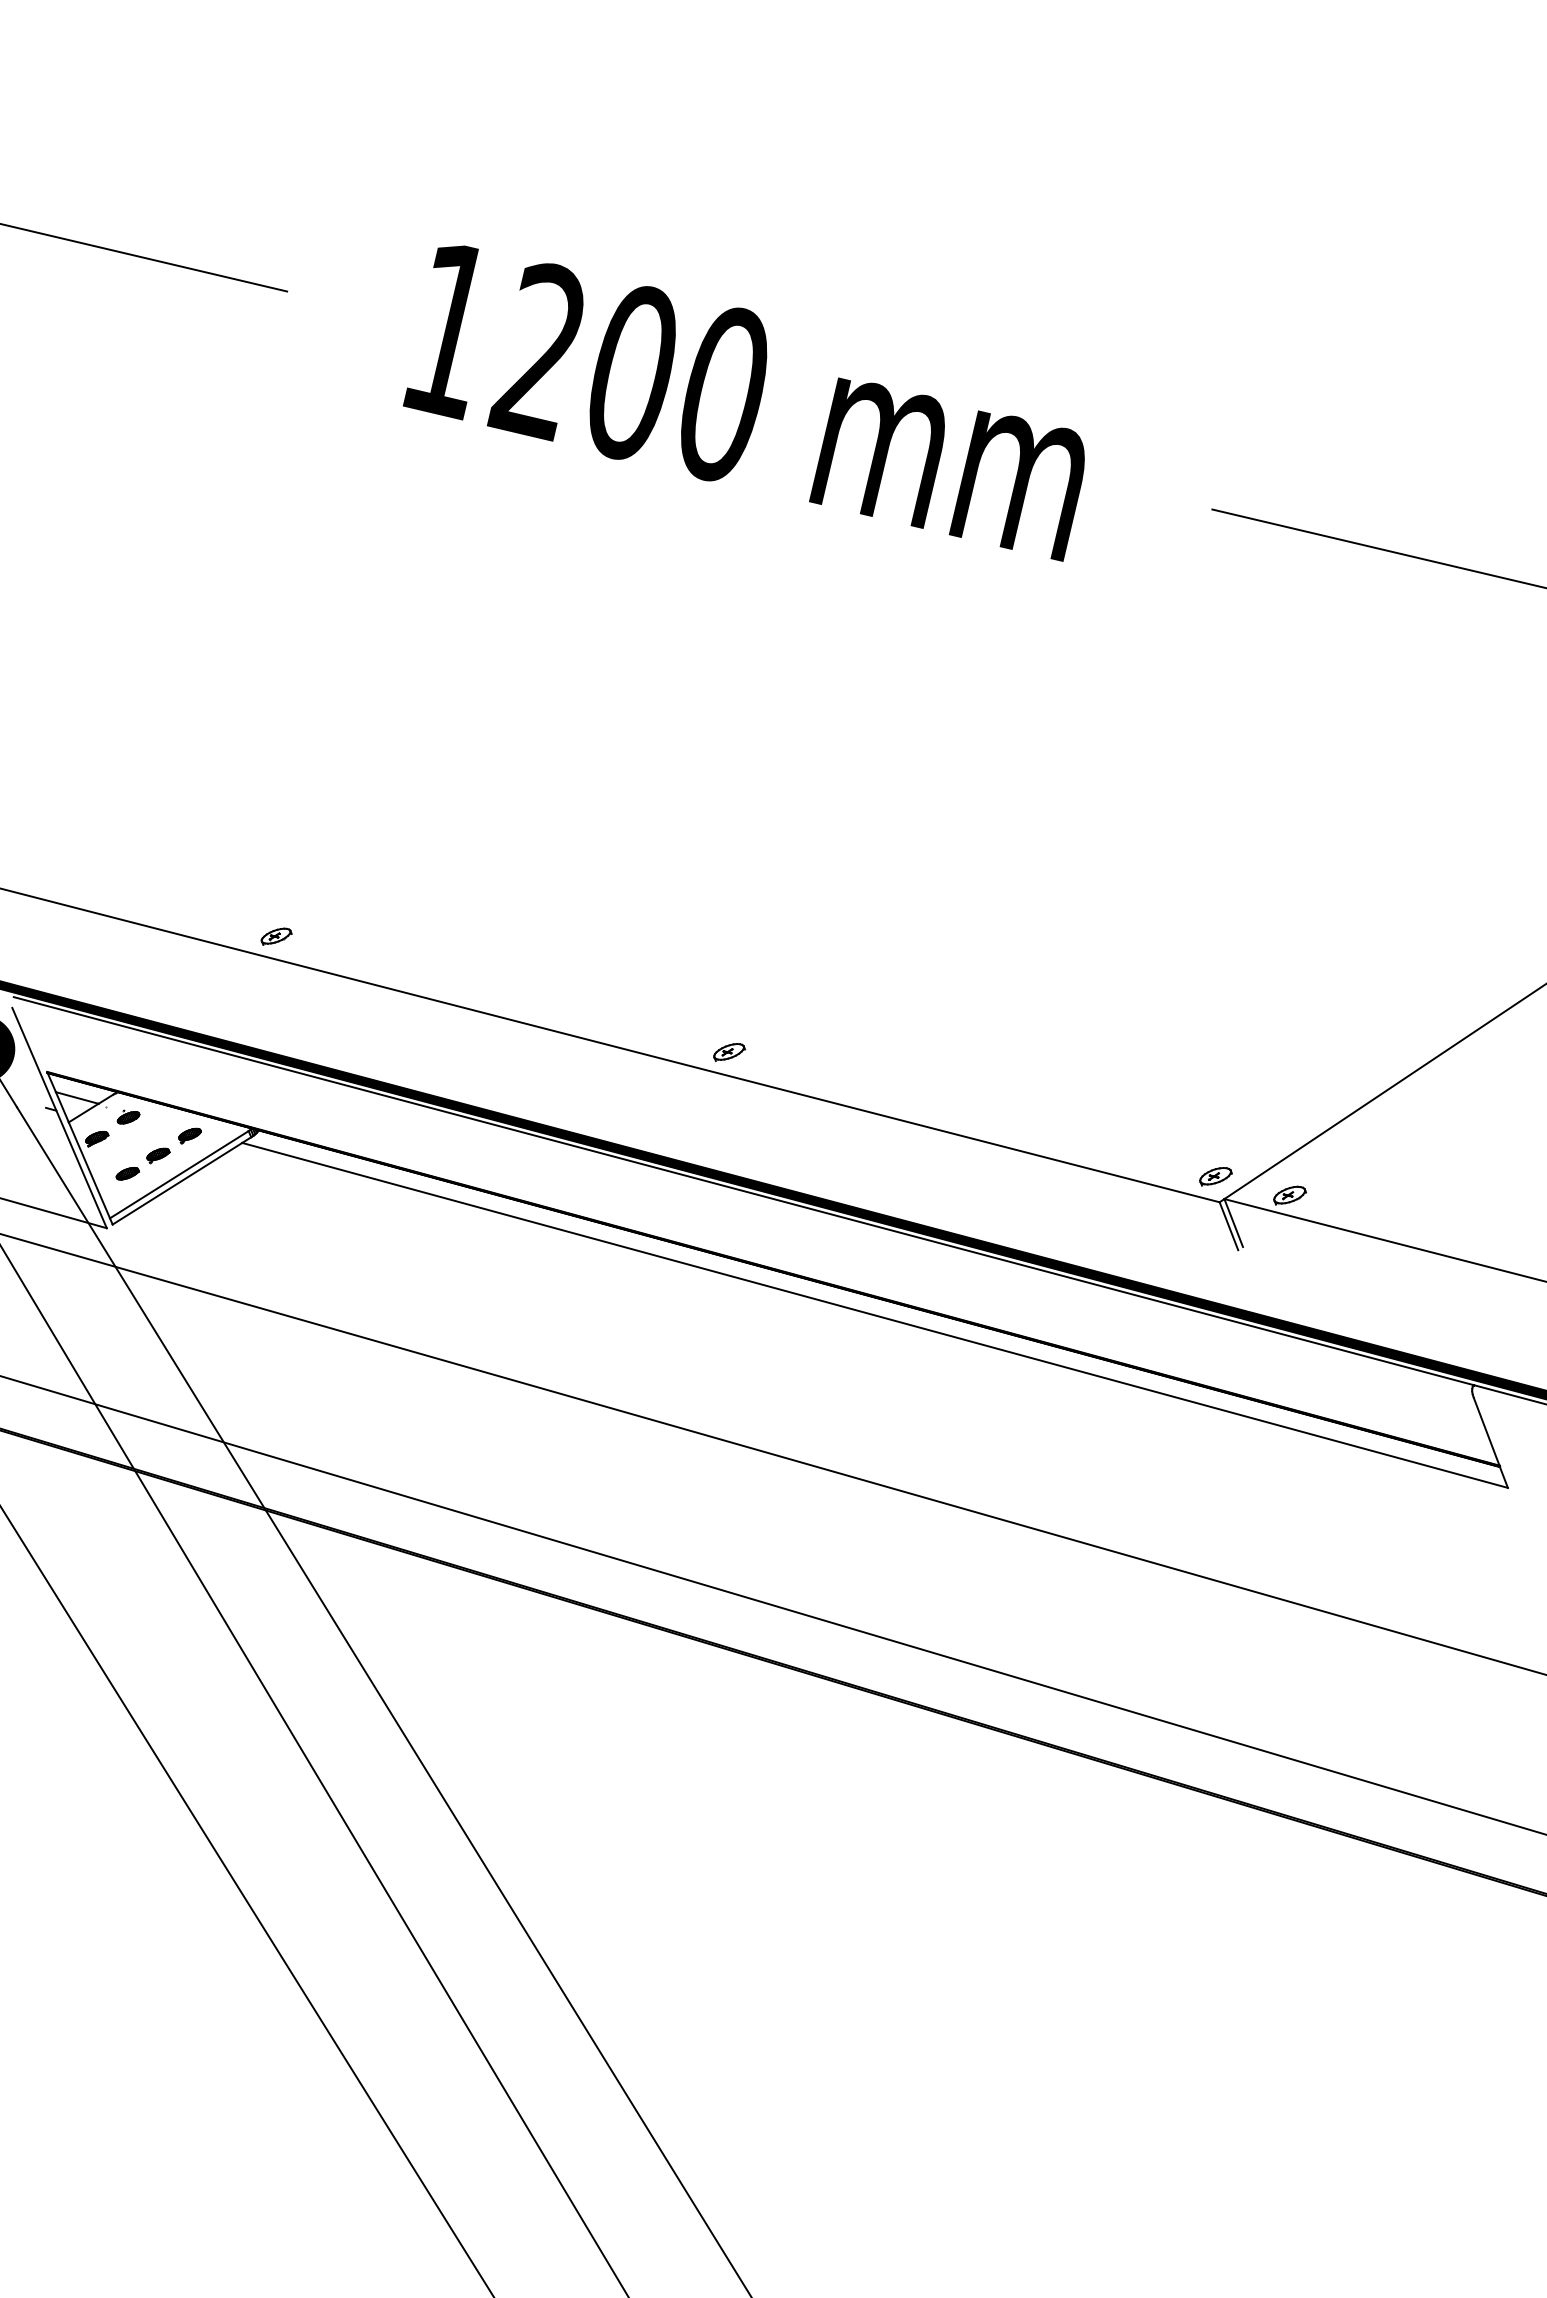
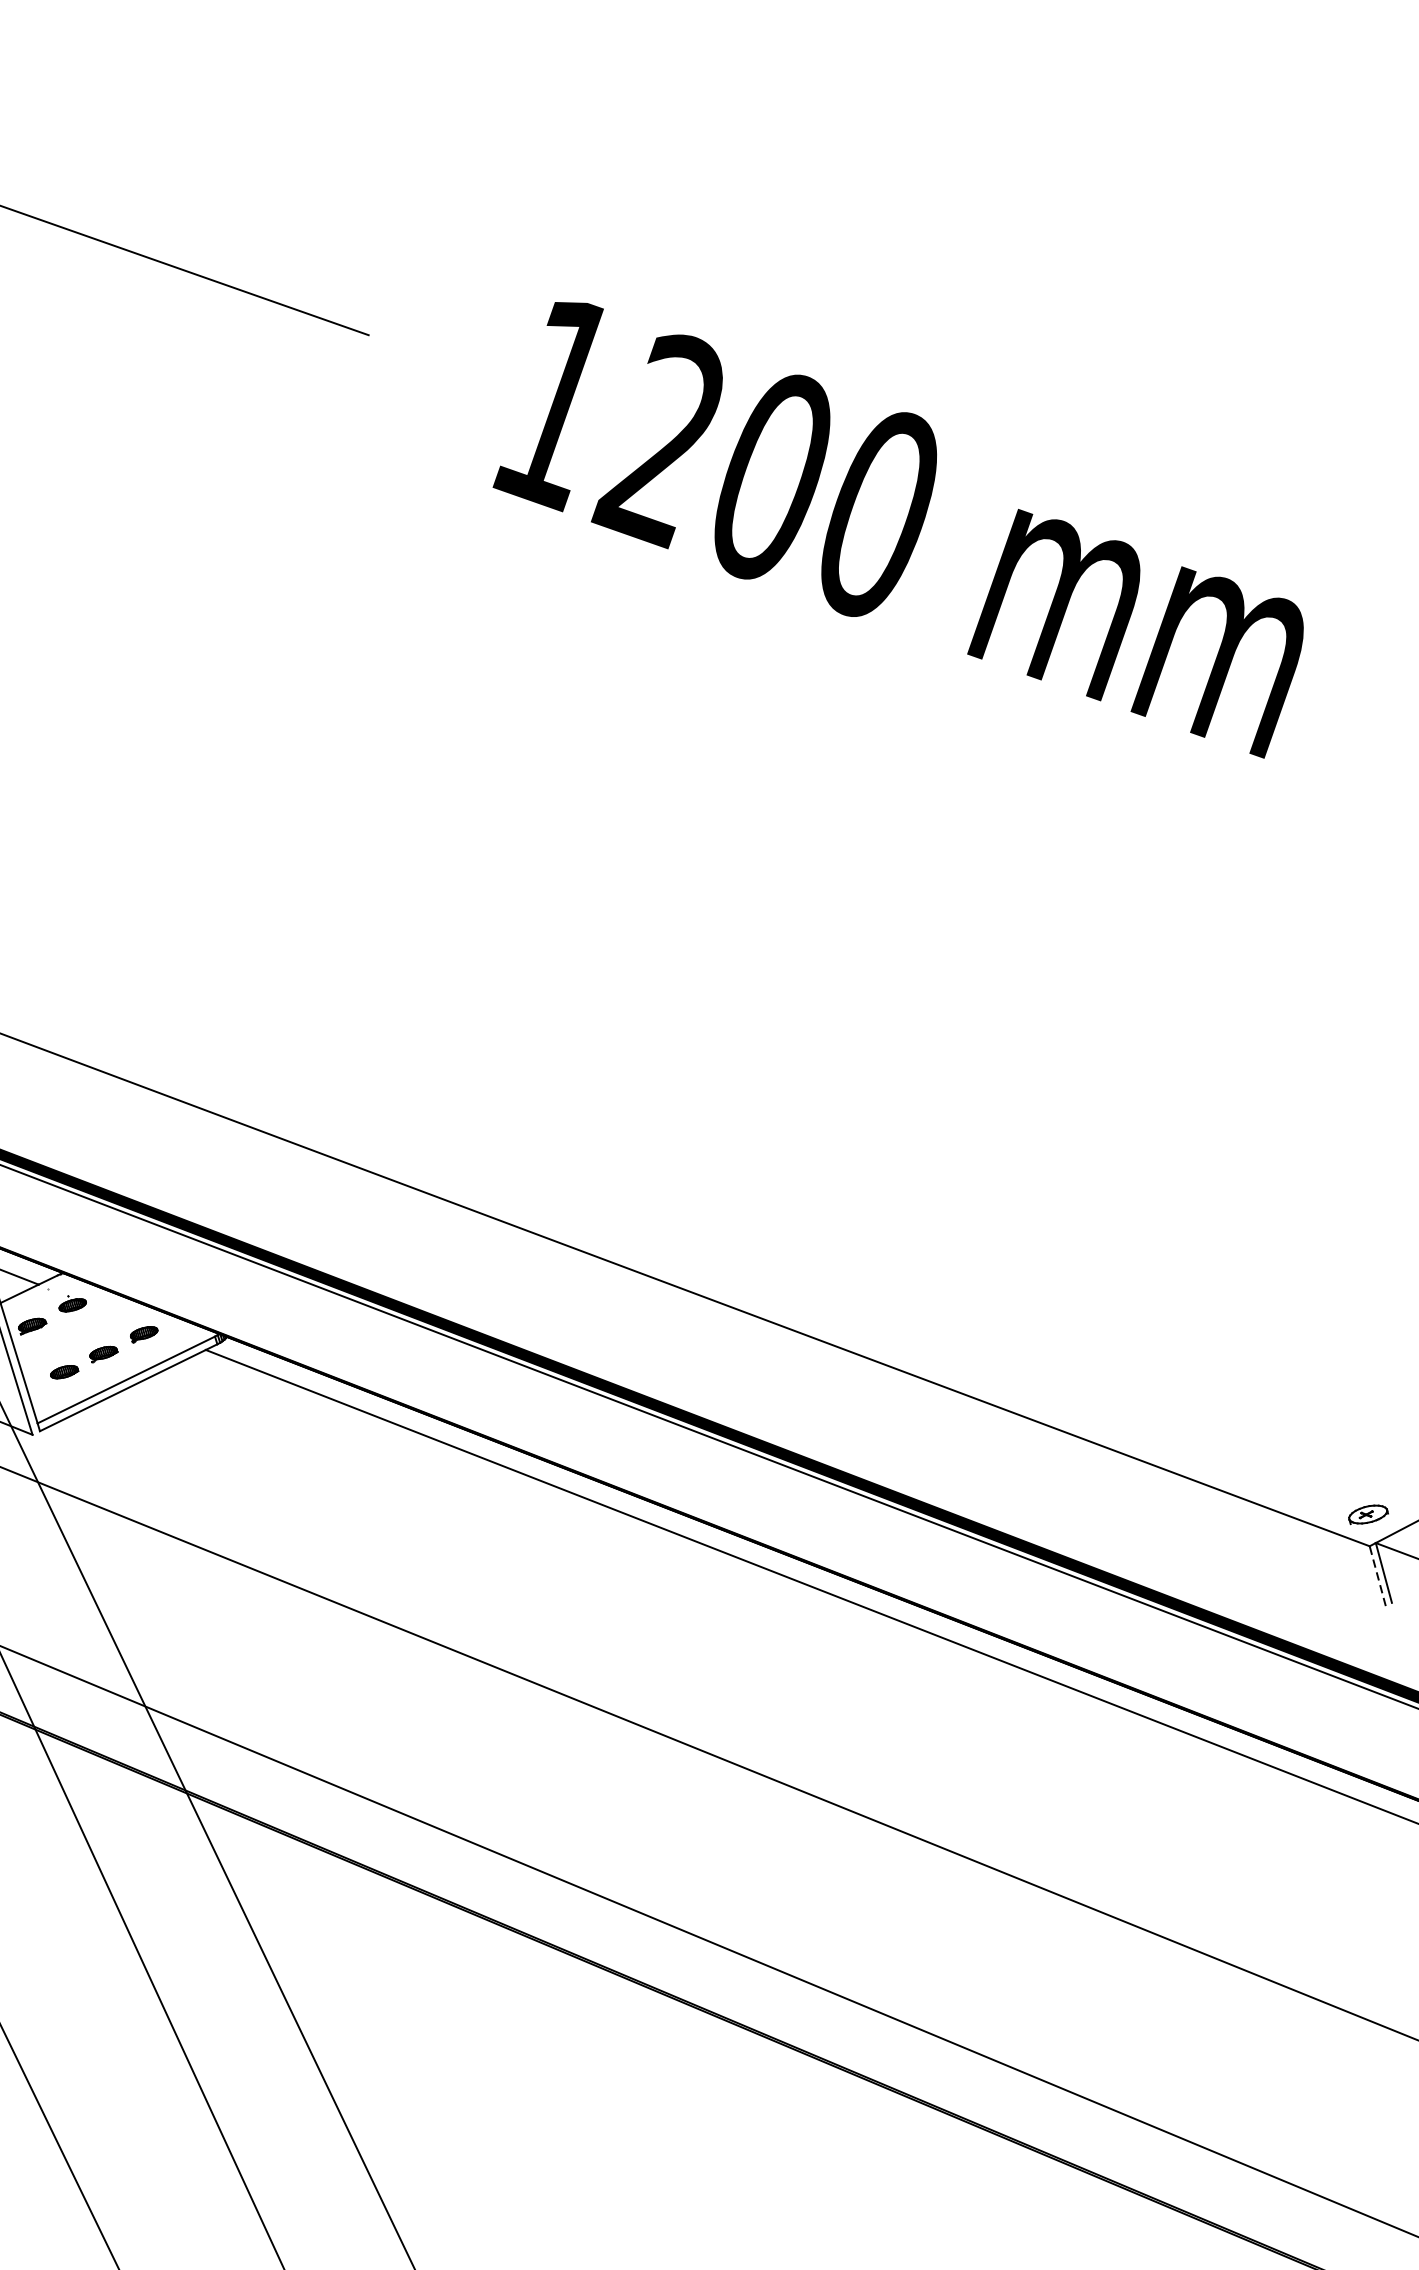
part: (276, 936) -> (273, 1106), removed
part: (729, 1052) -> (801, 1303), removed
line: (1228, 1226) -> (1377, 1576), solid -> dashed

